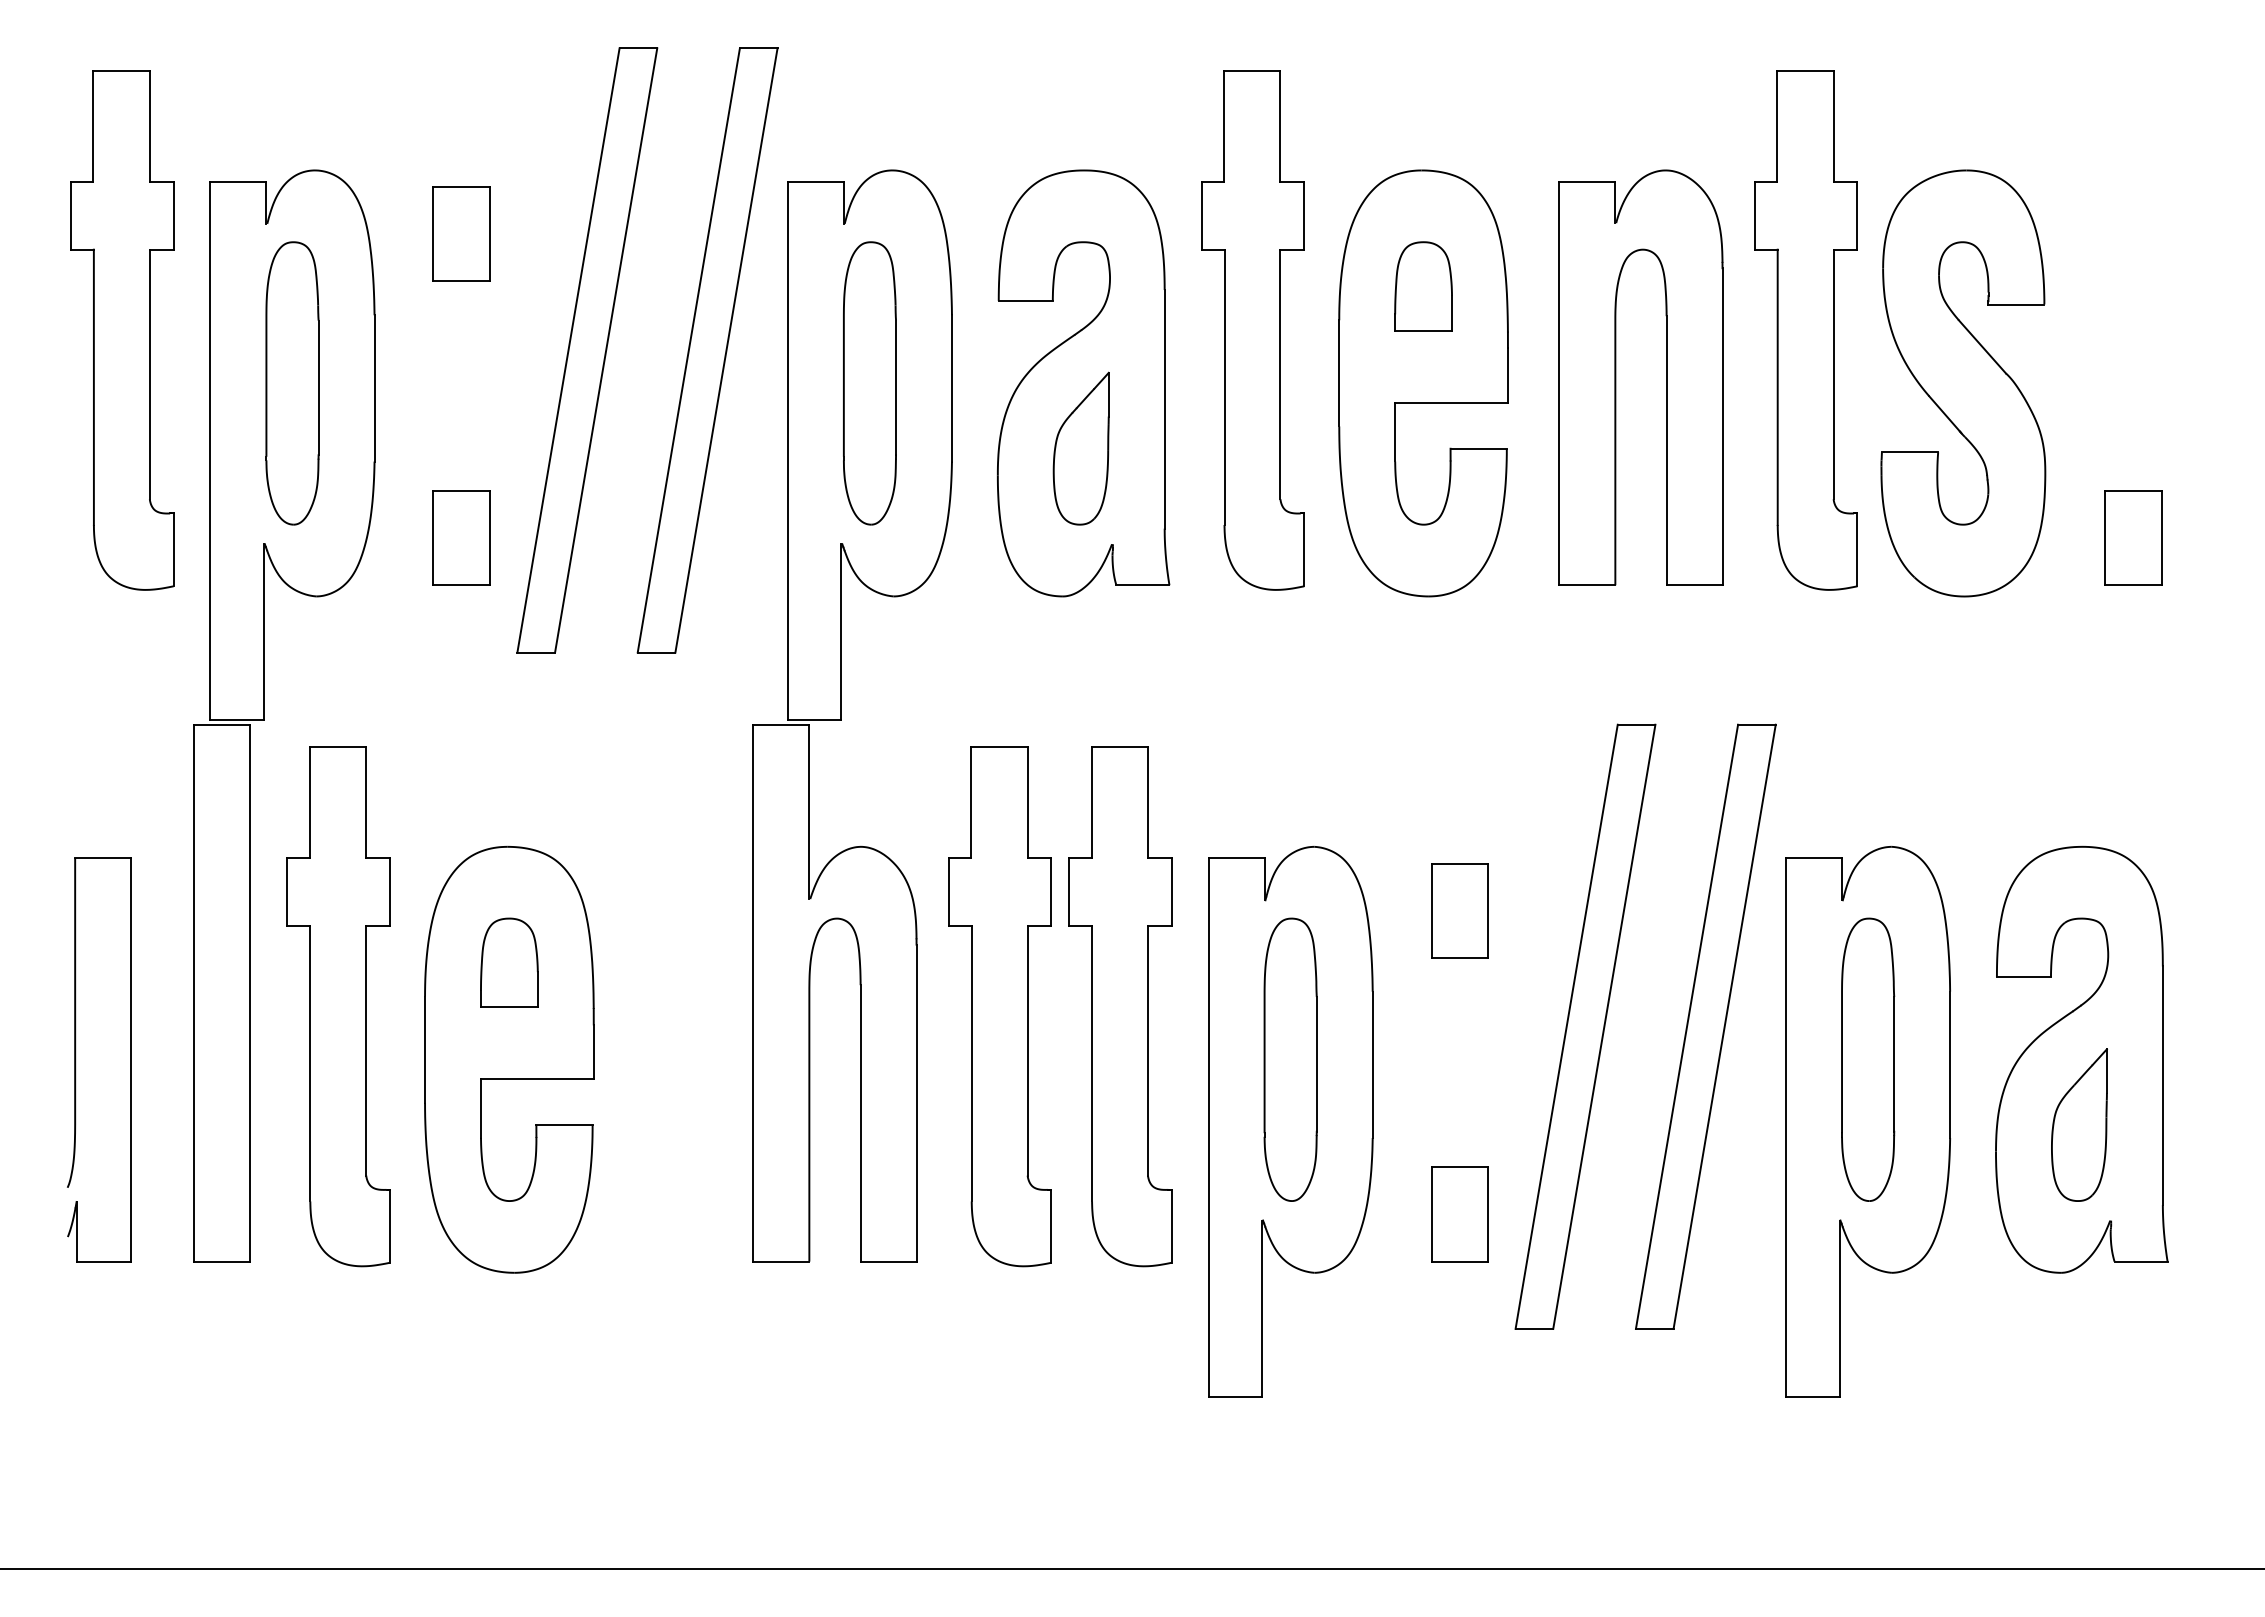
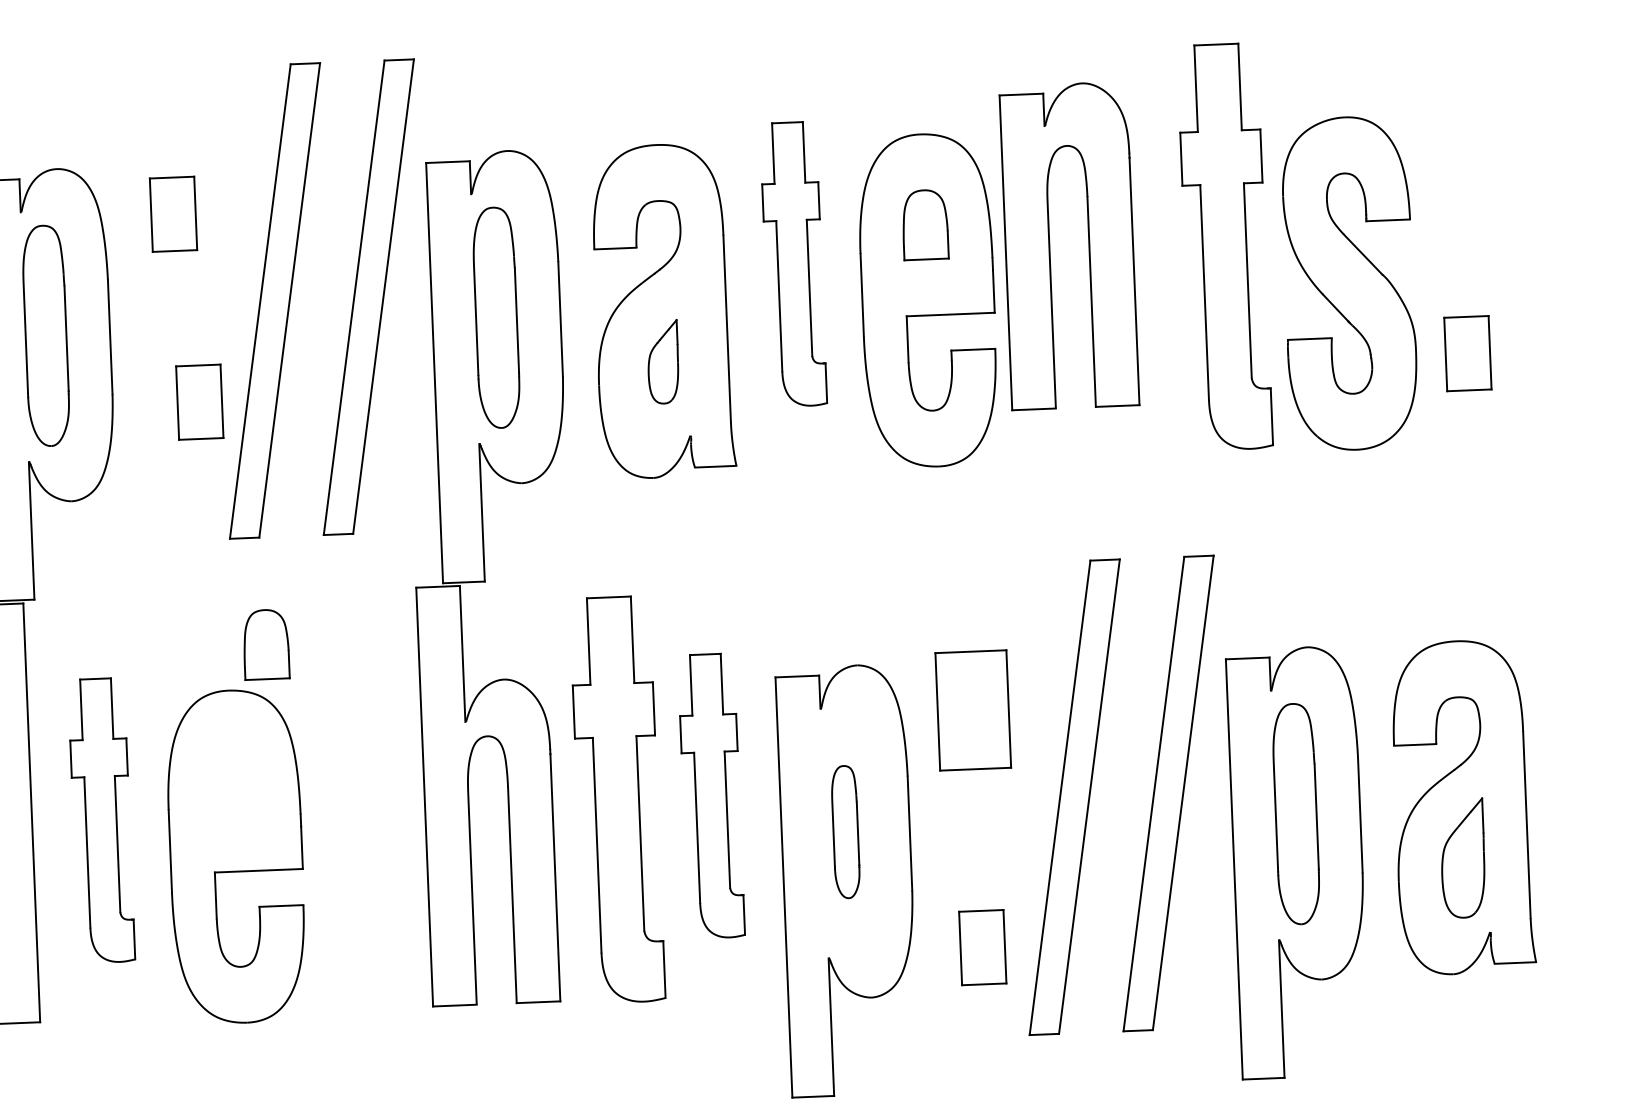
part: (1252, 330) -> (793, 264), size x0.7
part: (1616, 377) -> (1050, 246), moved
part: (1080, 448) -> (662, 362), size x0.7
part: (461, 537) -> (199, 401), moved
part: (2133, 537) -> (1467, 353), moved
part: (1459, 910) -> (972, 710), size x1.6
part: (509, 962) -> (266, 644), moved
part: (338, 1006) -> (101, 820), size x0.7
part: (1120, 1006) -> (711, 795), size x0.7
part: (1290, 1059) -> (845, 831), size x0.6

